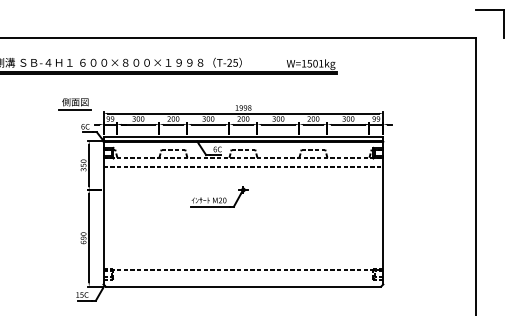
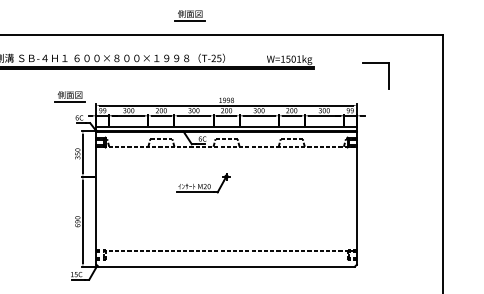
part: (489, 10) -> (375, 63), moved
part: (203, 17) -> (189, 16), added
line: (243, 166) -> (226, 154), removed

